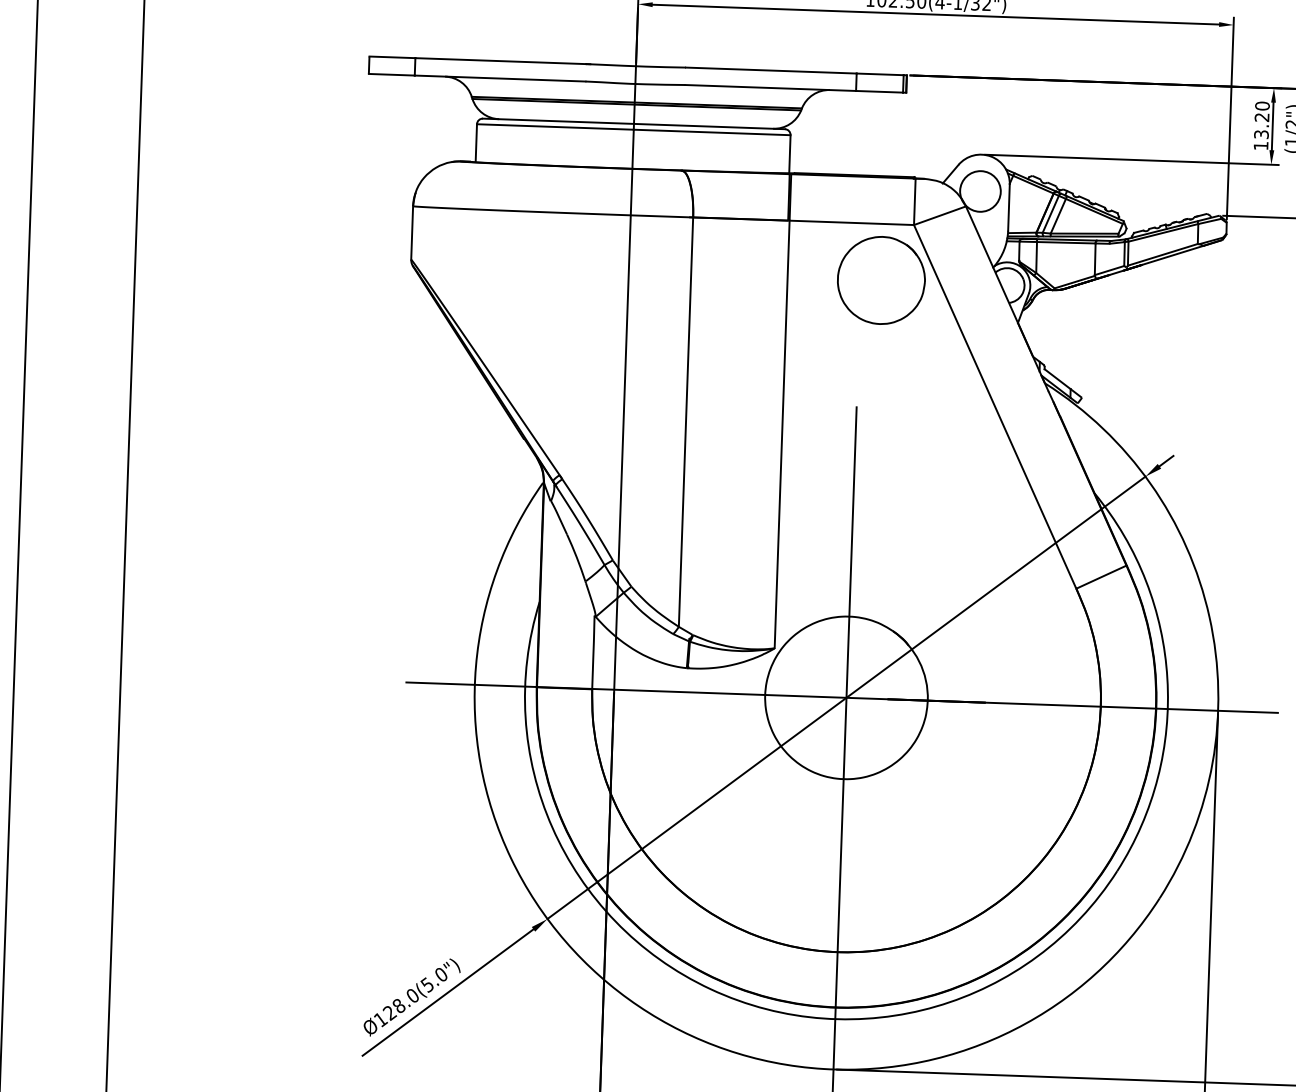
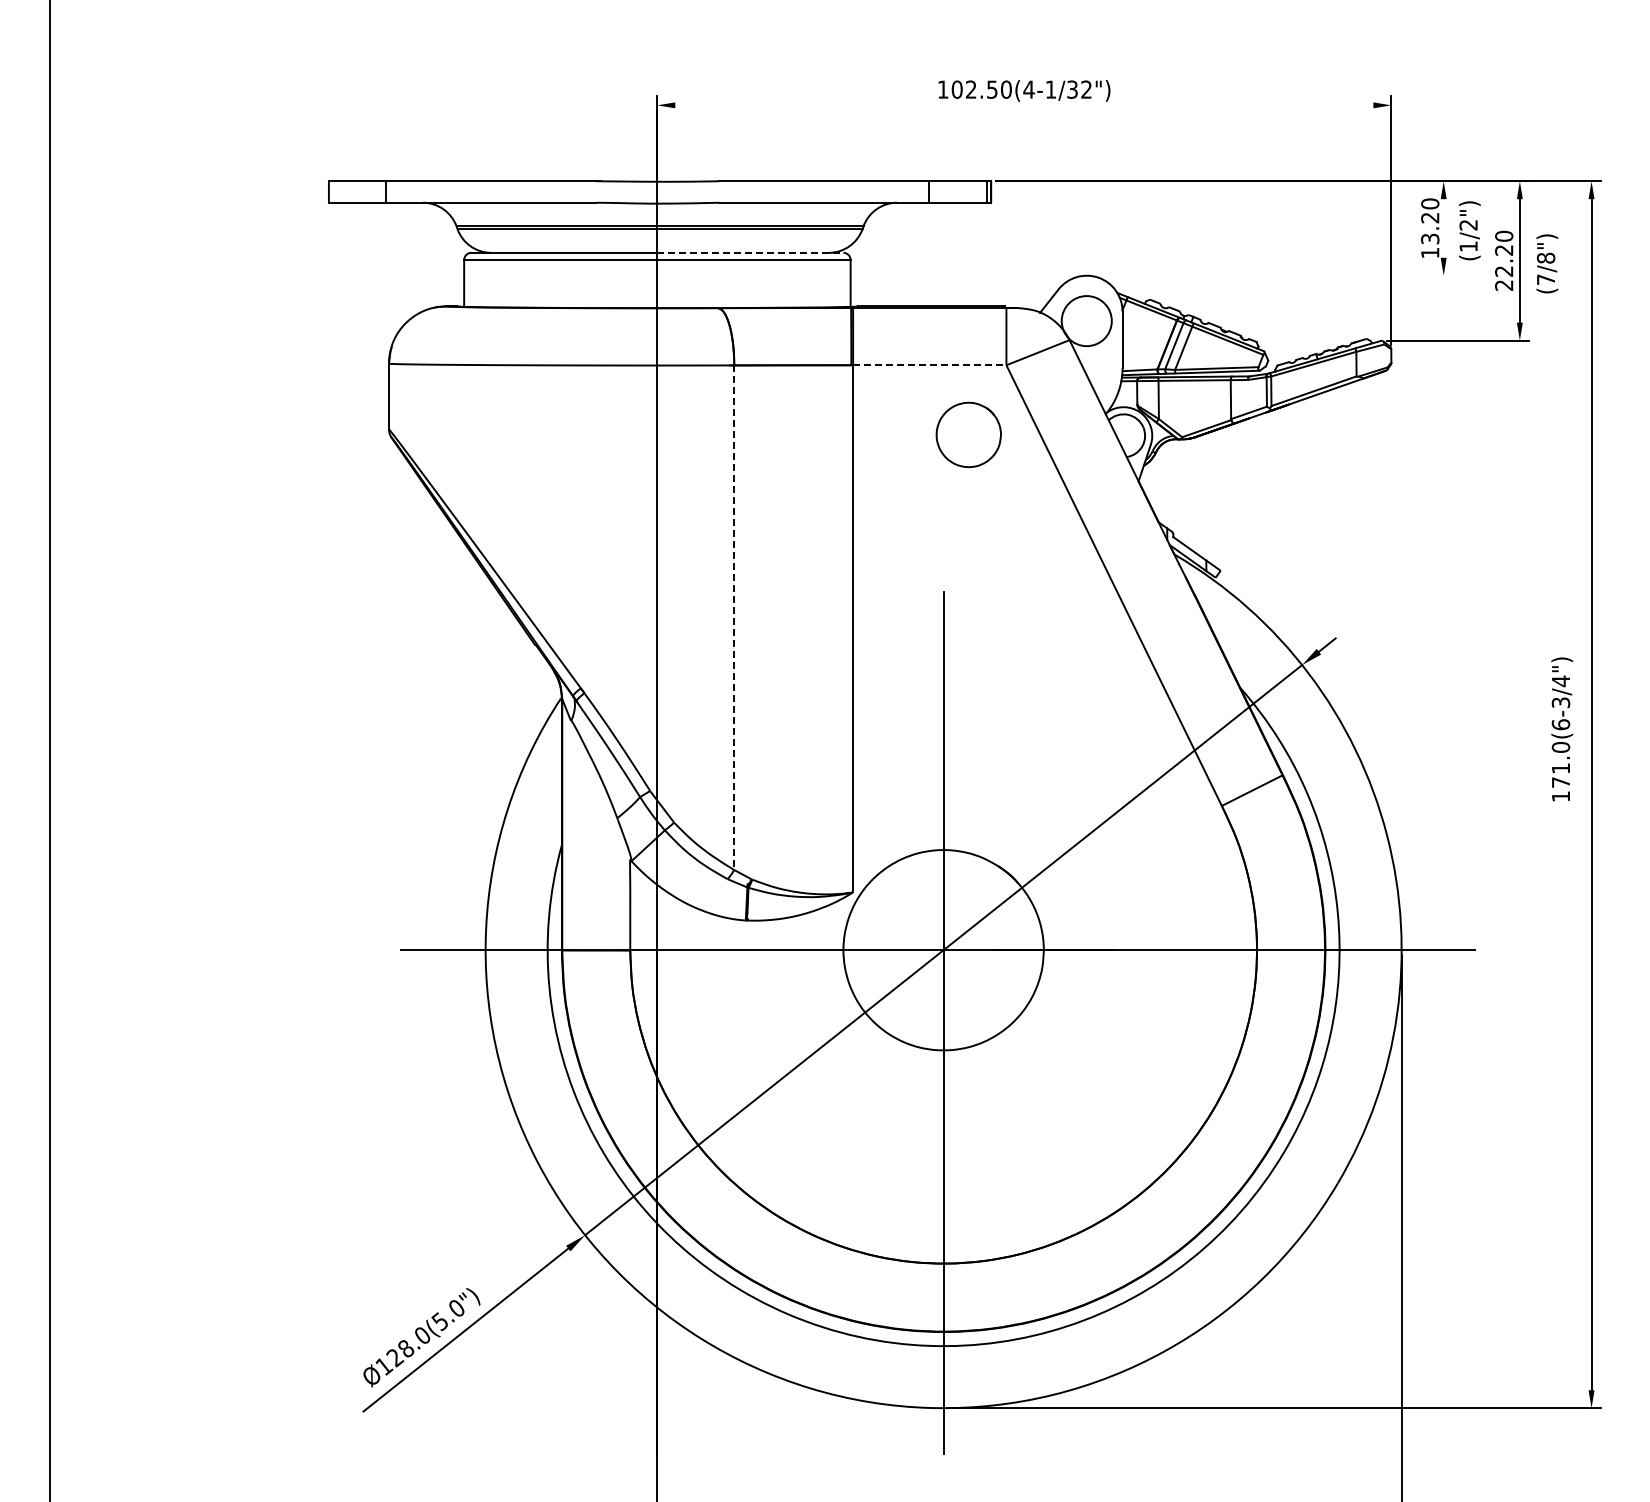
line: (936, 14) -> (1024, 105), removed
line: (709, 126) -> (750, 252), solid -> dashed
line: (1272, 126) -> (1443, 228), removed
line: (1131, 159) -> (1271, 275), removed
line: (851, 223) -> (929, 365), solid -> dashed
part: (881, 280) -> (968, 434), size x0.6
line: (686, 422) -> (734, 618), solid -> dashed

